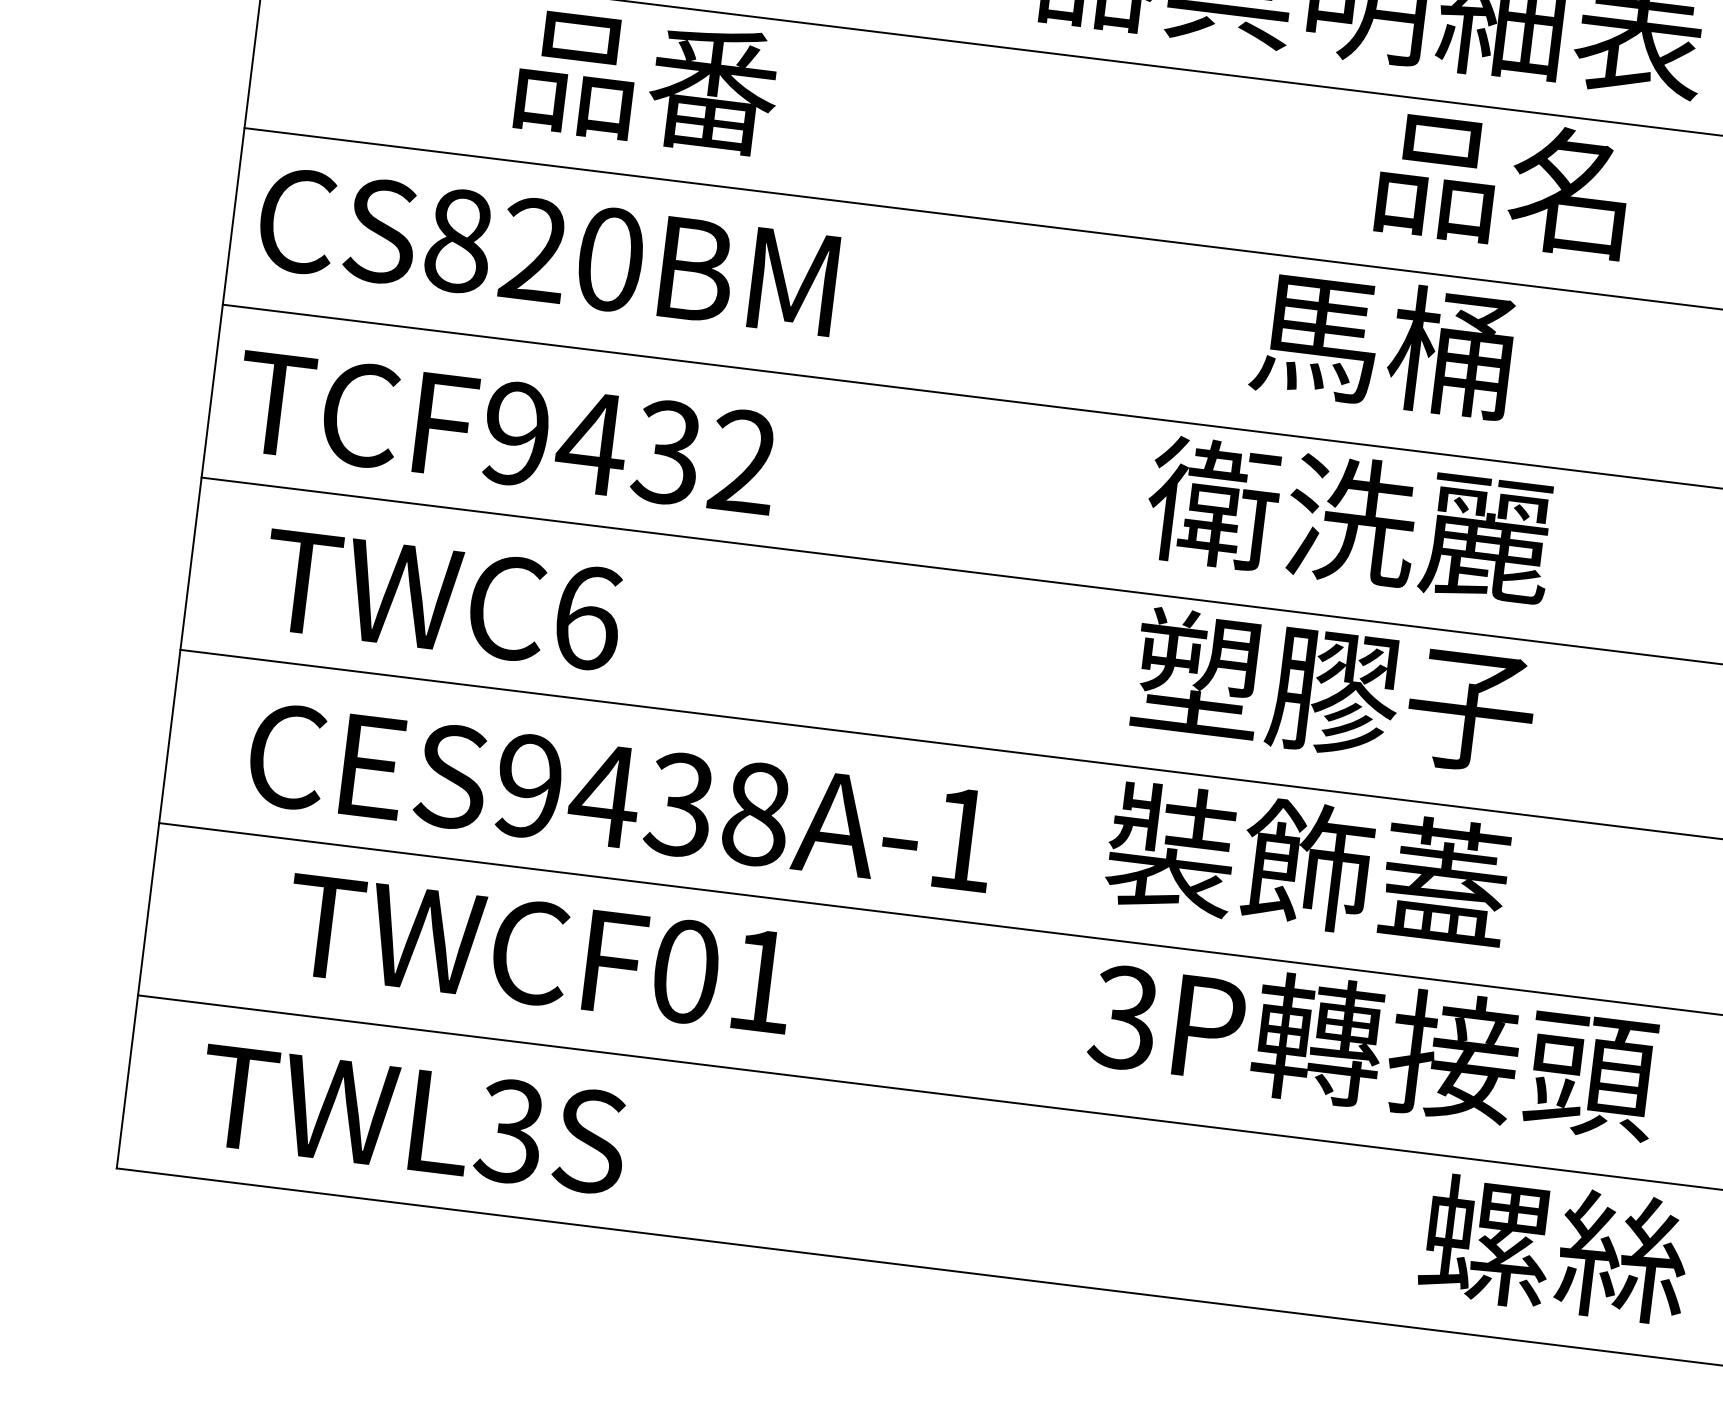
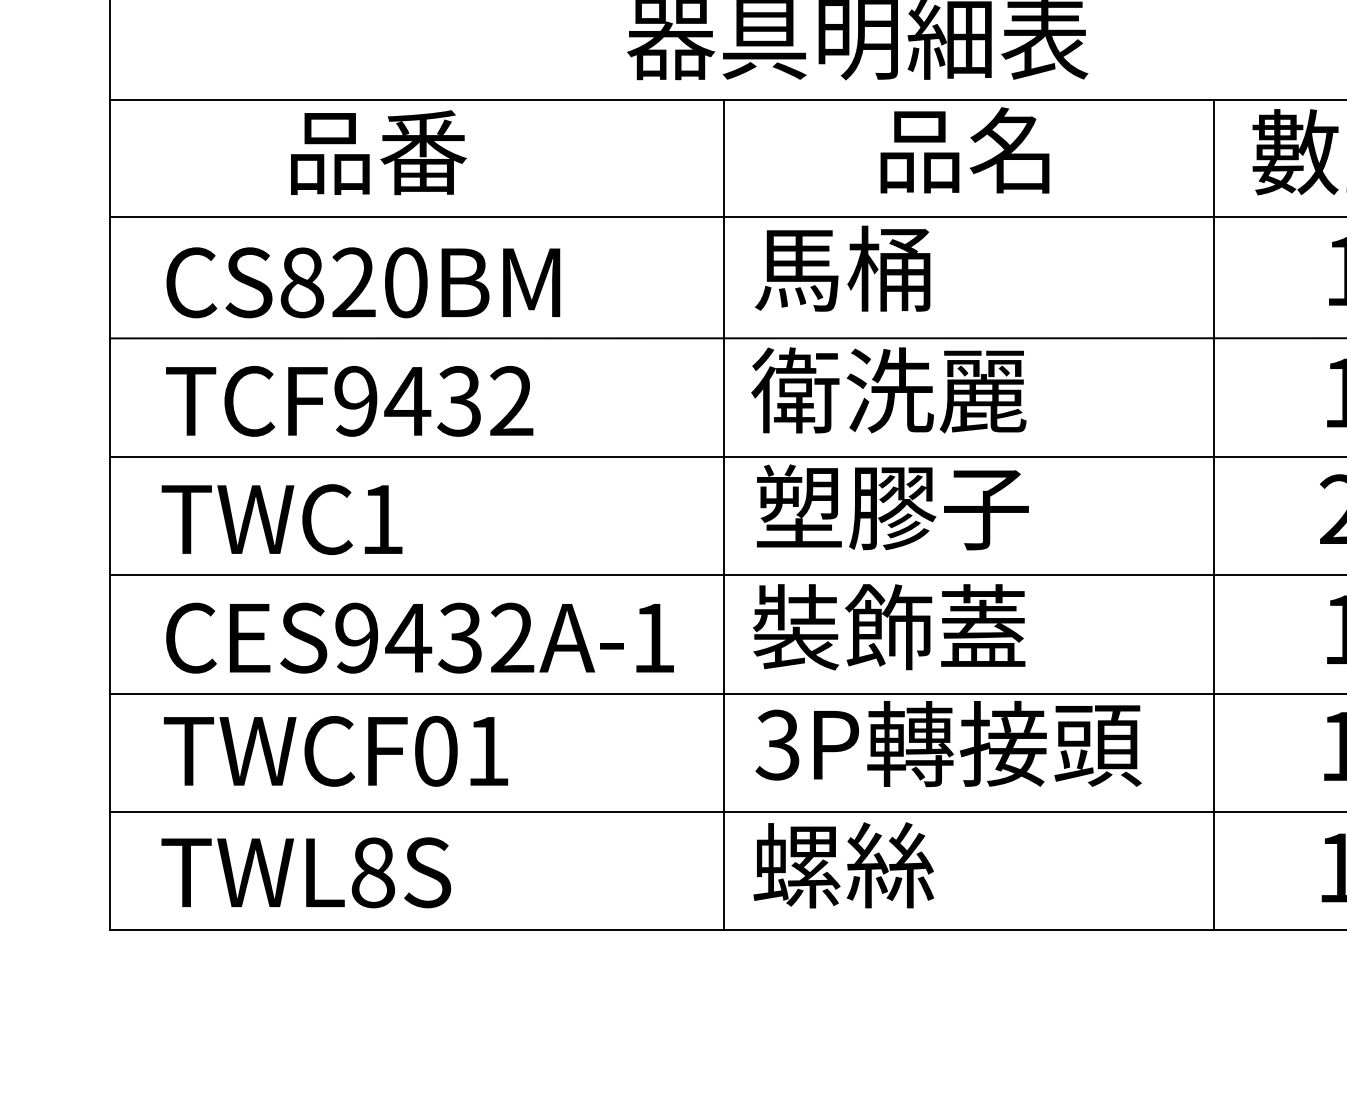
text: (548, 251) -> (363, 282), moved
text: (1382, 343) -> (842, 268), moved
text: (506, 433) -> (349, 401), moved
text: (587, 617) -> (382, 519), TWC6 -> TWC1
line: (1086, 673) -> (723, 515), added
text: (756, 813) -> (512, 637), CES9438A-1 -> CES9432A-1
text: (540, 954) -> (336, 751), moved
text: (510, 1131) -> (372, 872), TWL3S -> TWL8S
text: (1554, 1248) -> (843, 865), moved

